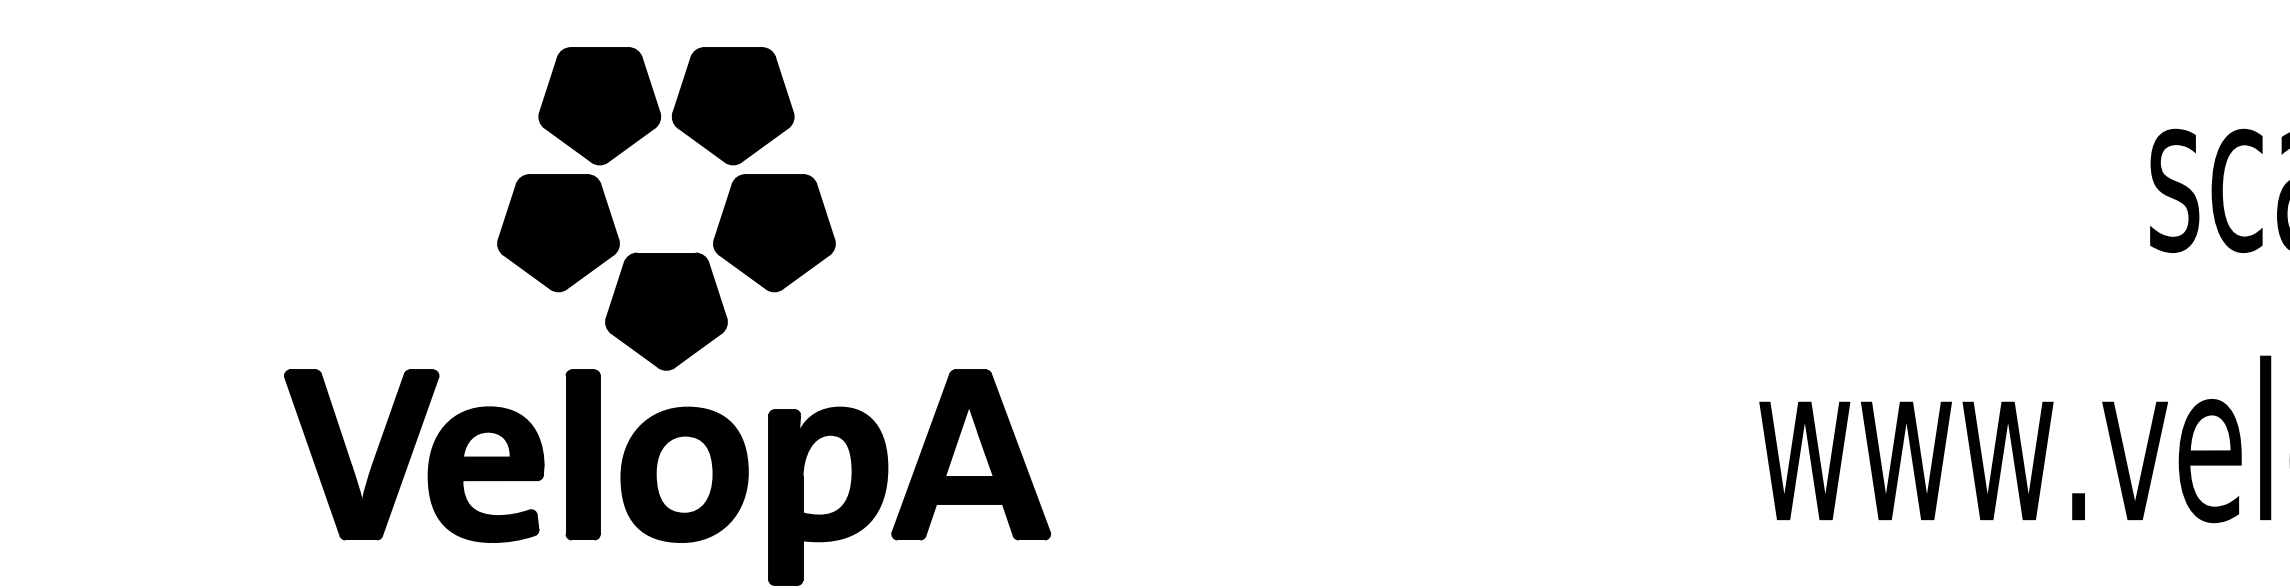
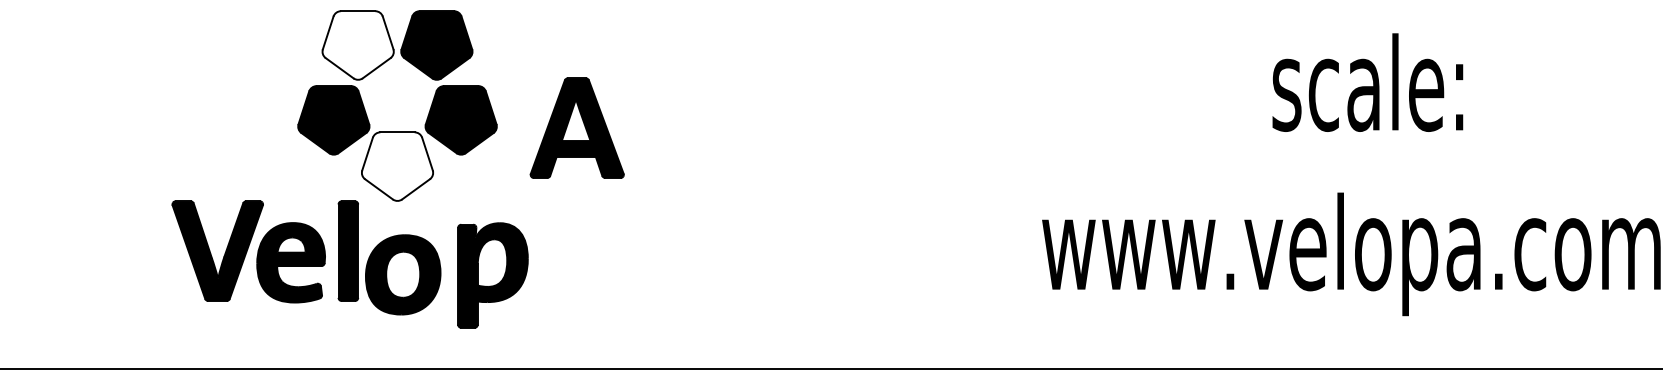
fill: (598, 106) -> (357, 45), removed
fill: (666, 311) -> (397, 166), removed
part: (969, 453) -> (576, 127), moved
part: (685, 474) -> (403, 274), moved

